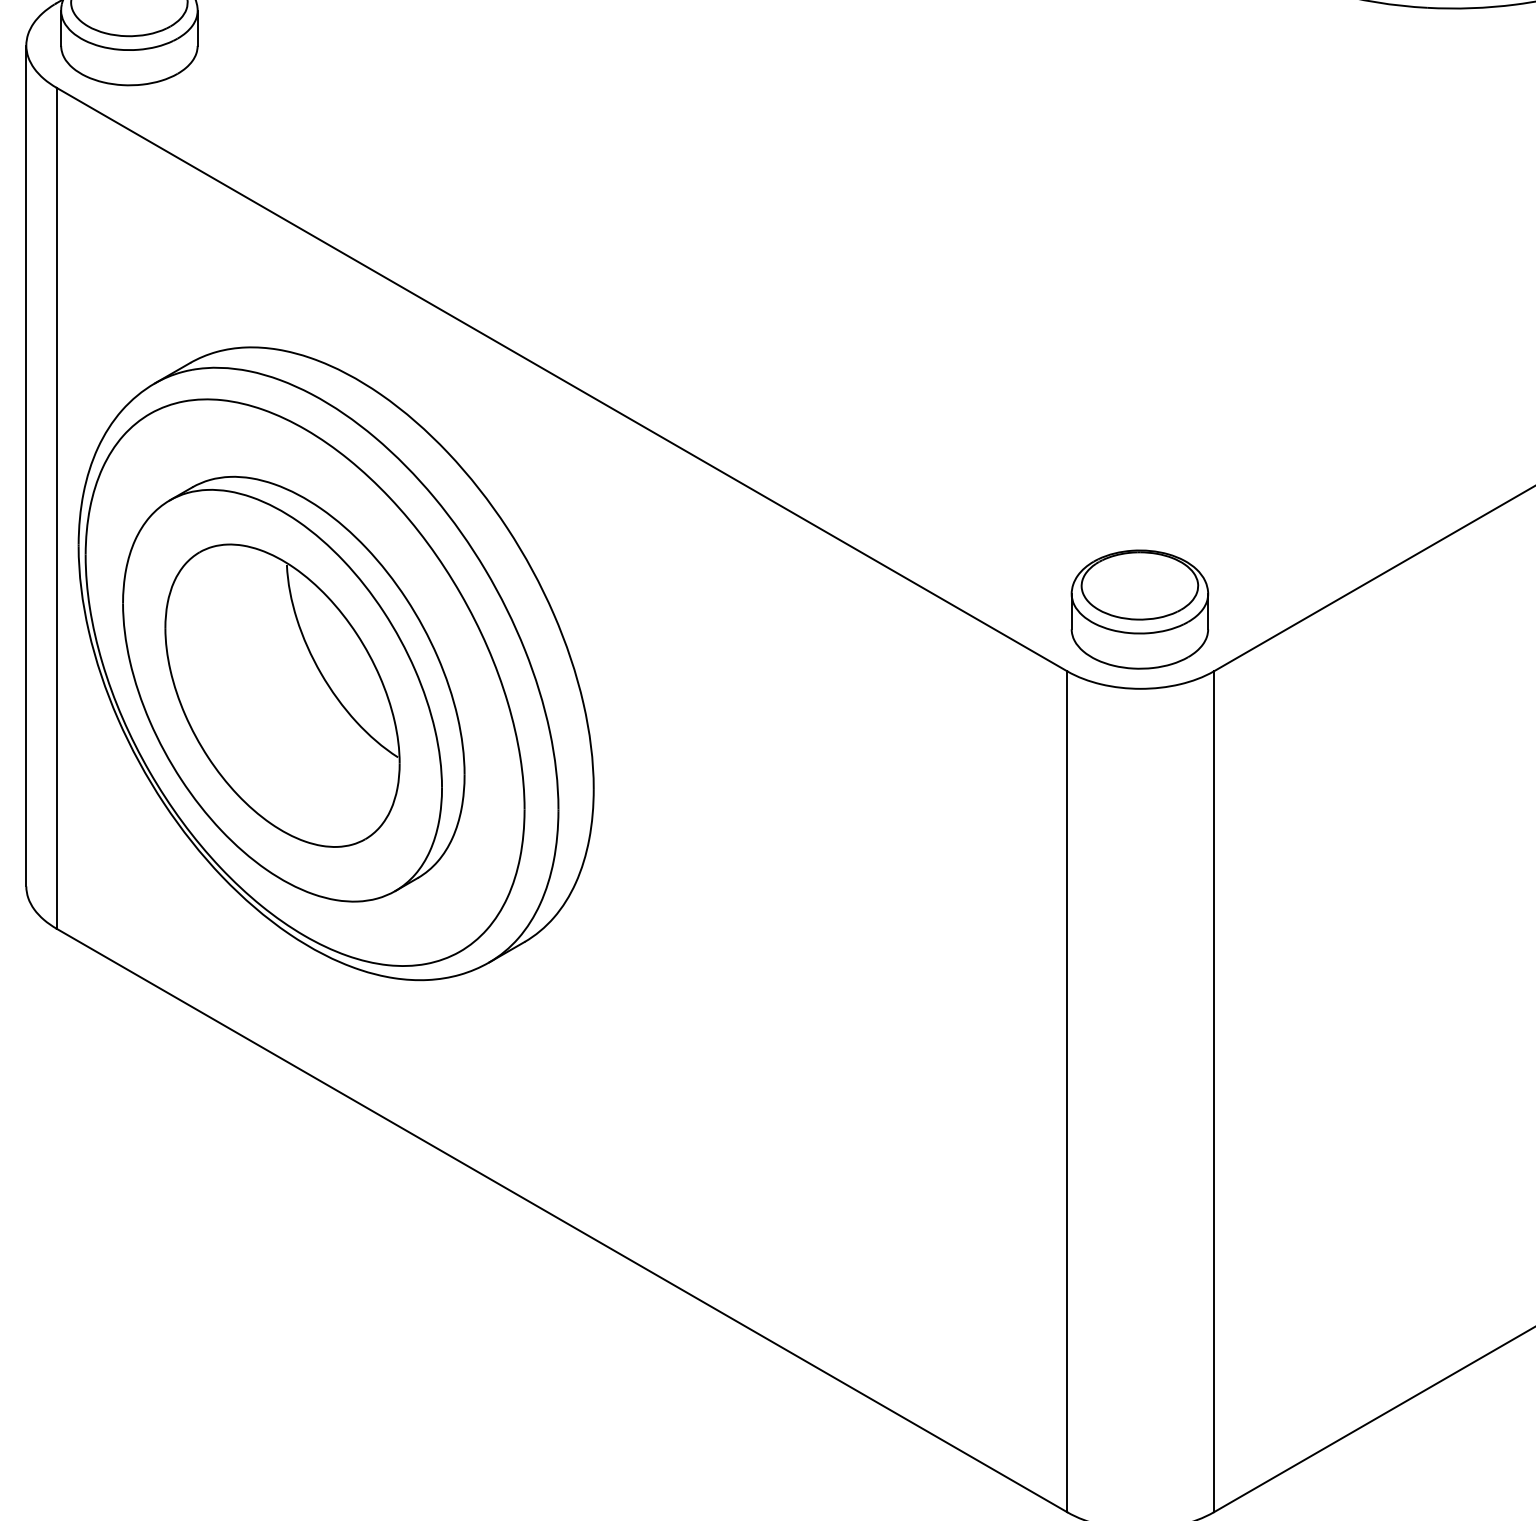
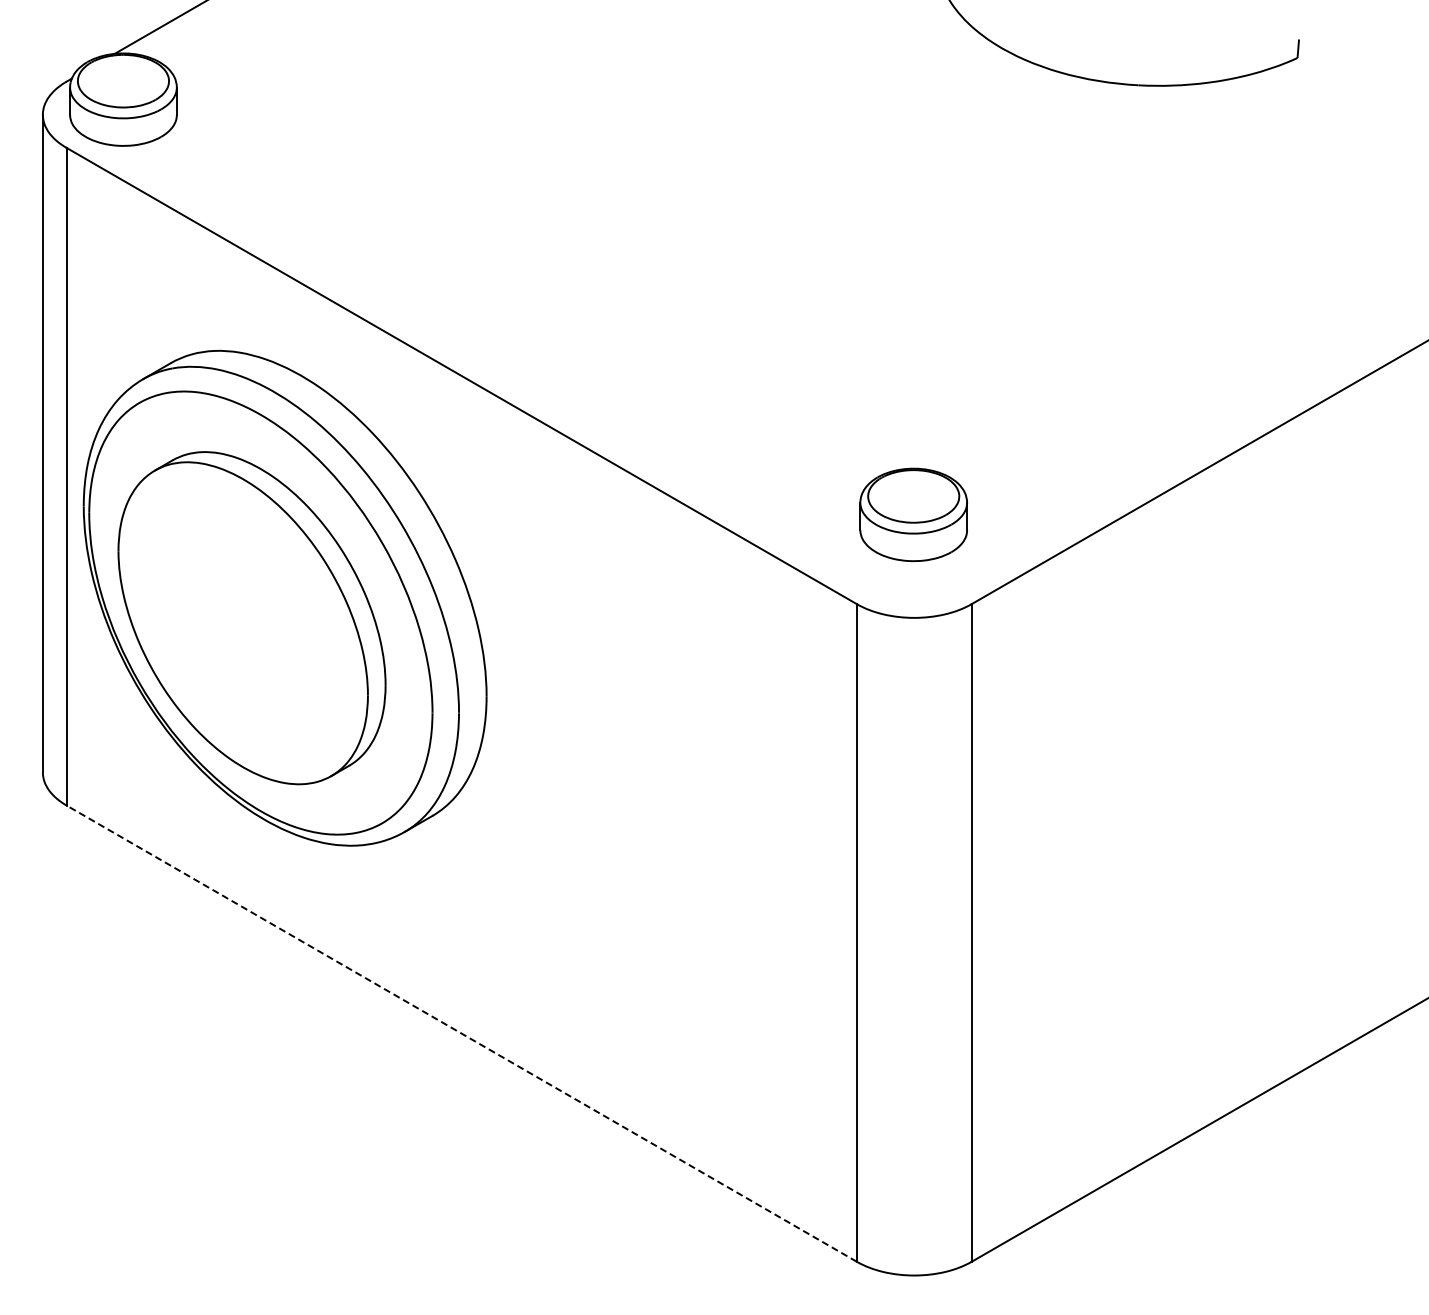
part: (1139, 609) -> (913, 514), moved
part: (281, 696) -> (242, 623), removed
line: (561, 1220) -> (461, 1033), solid -> dashed

